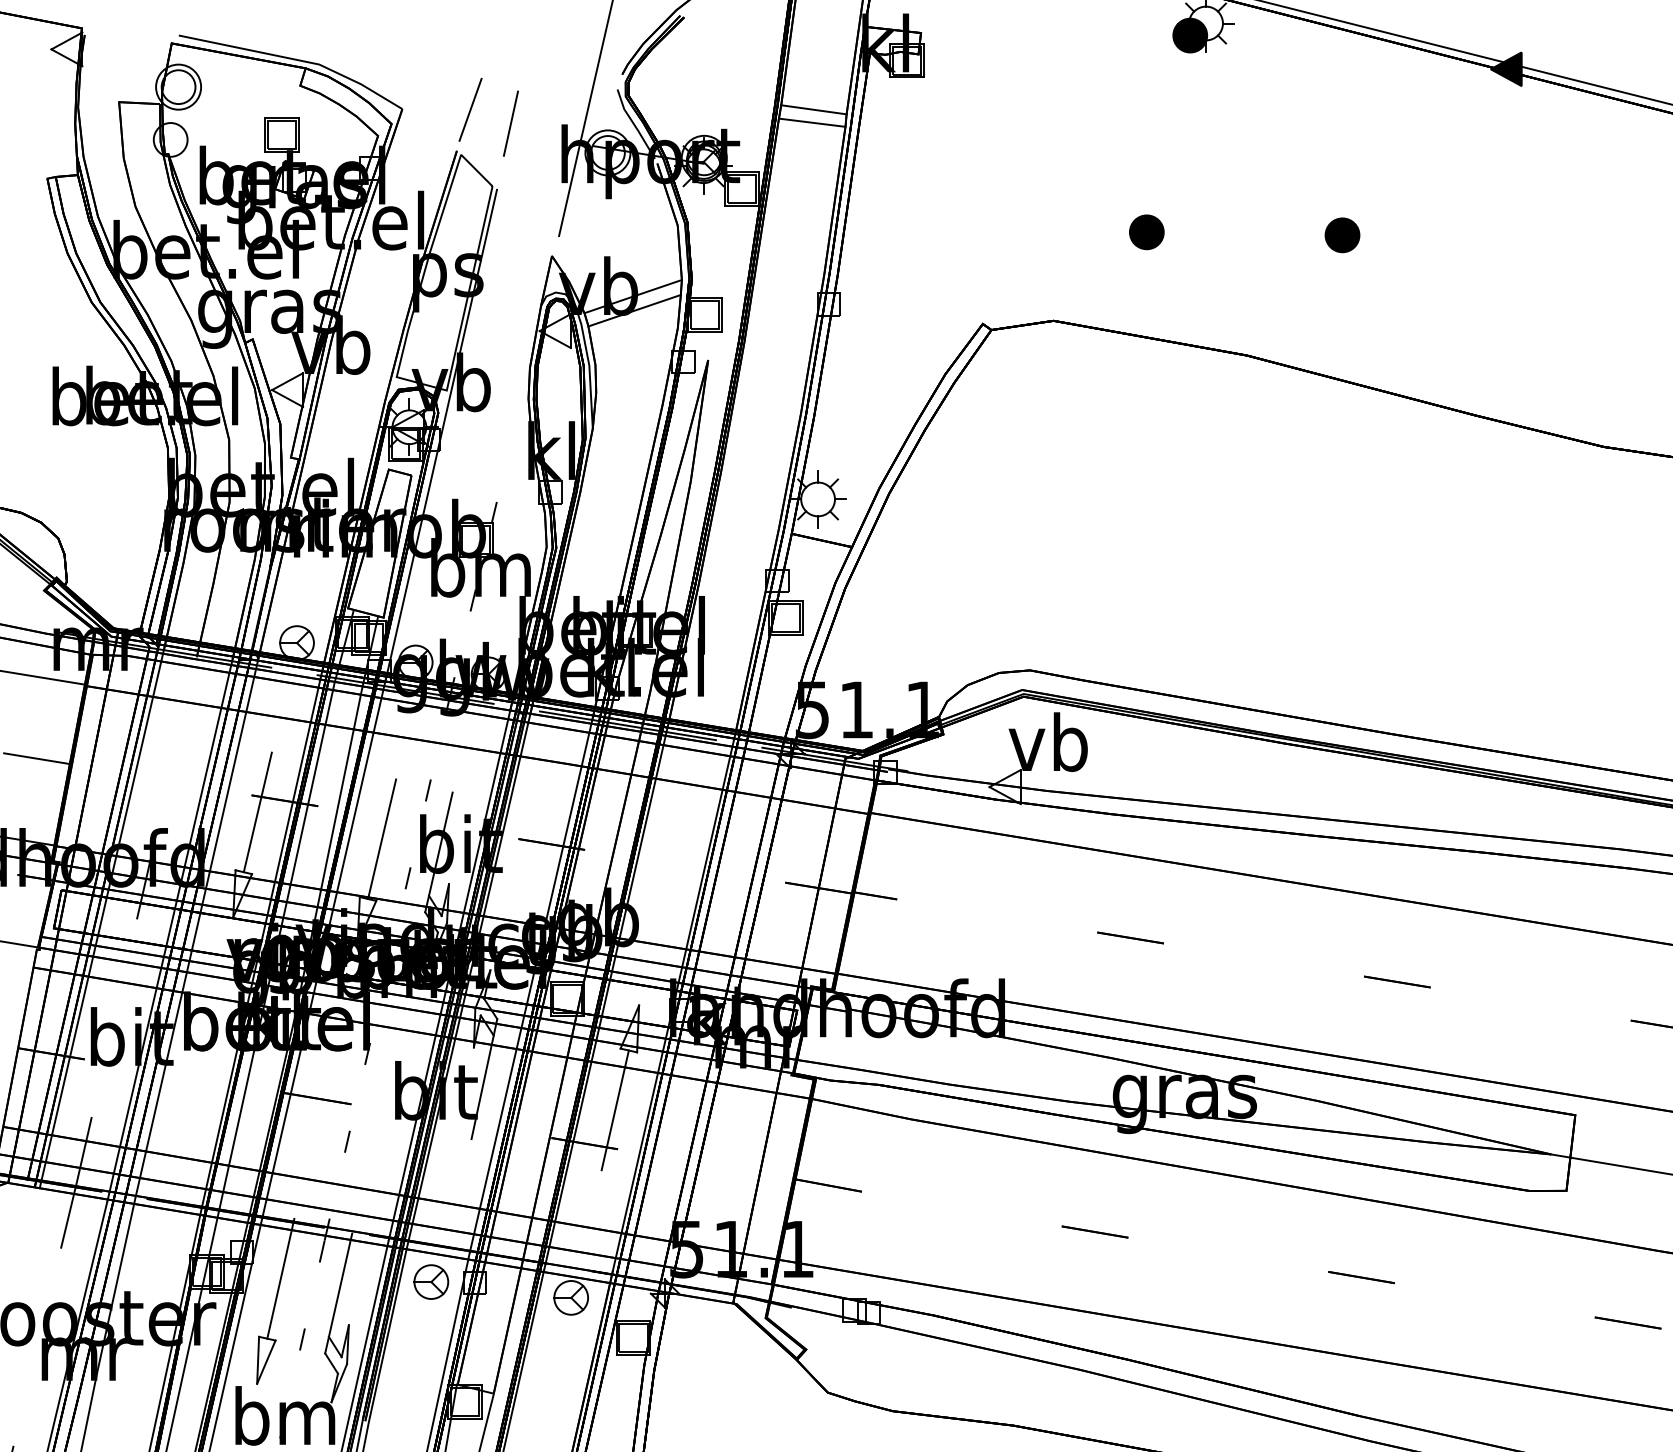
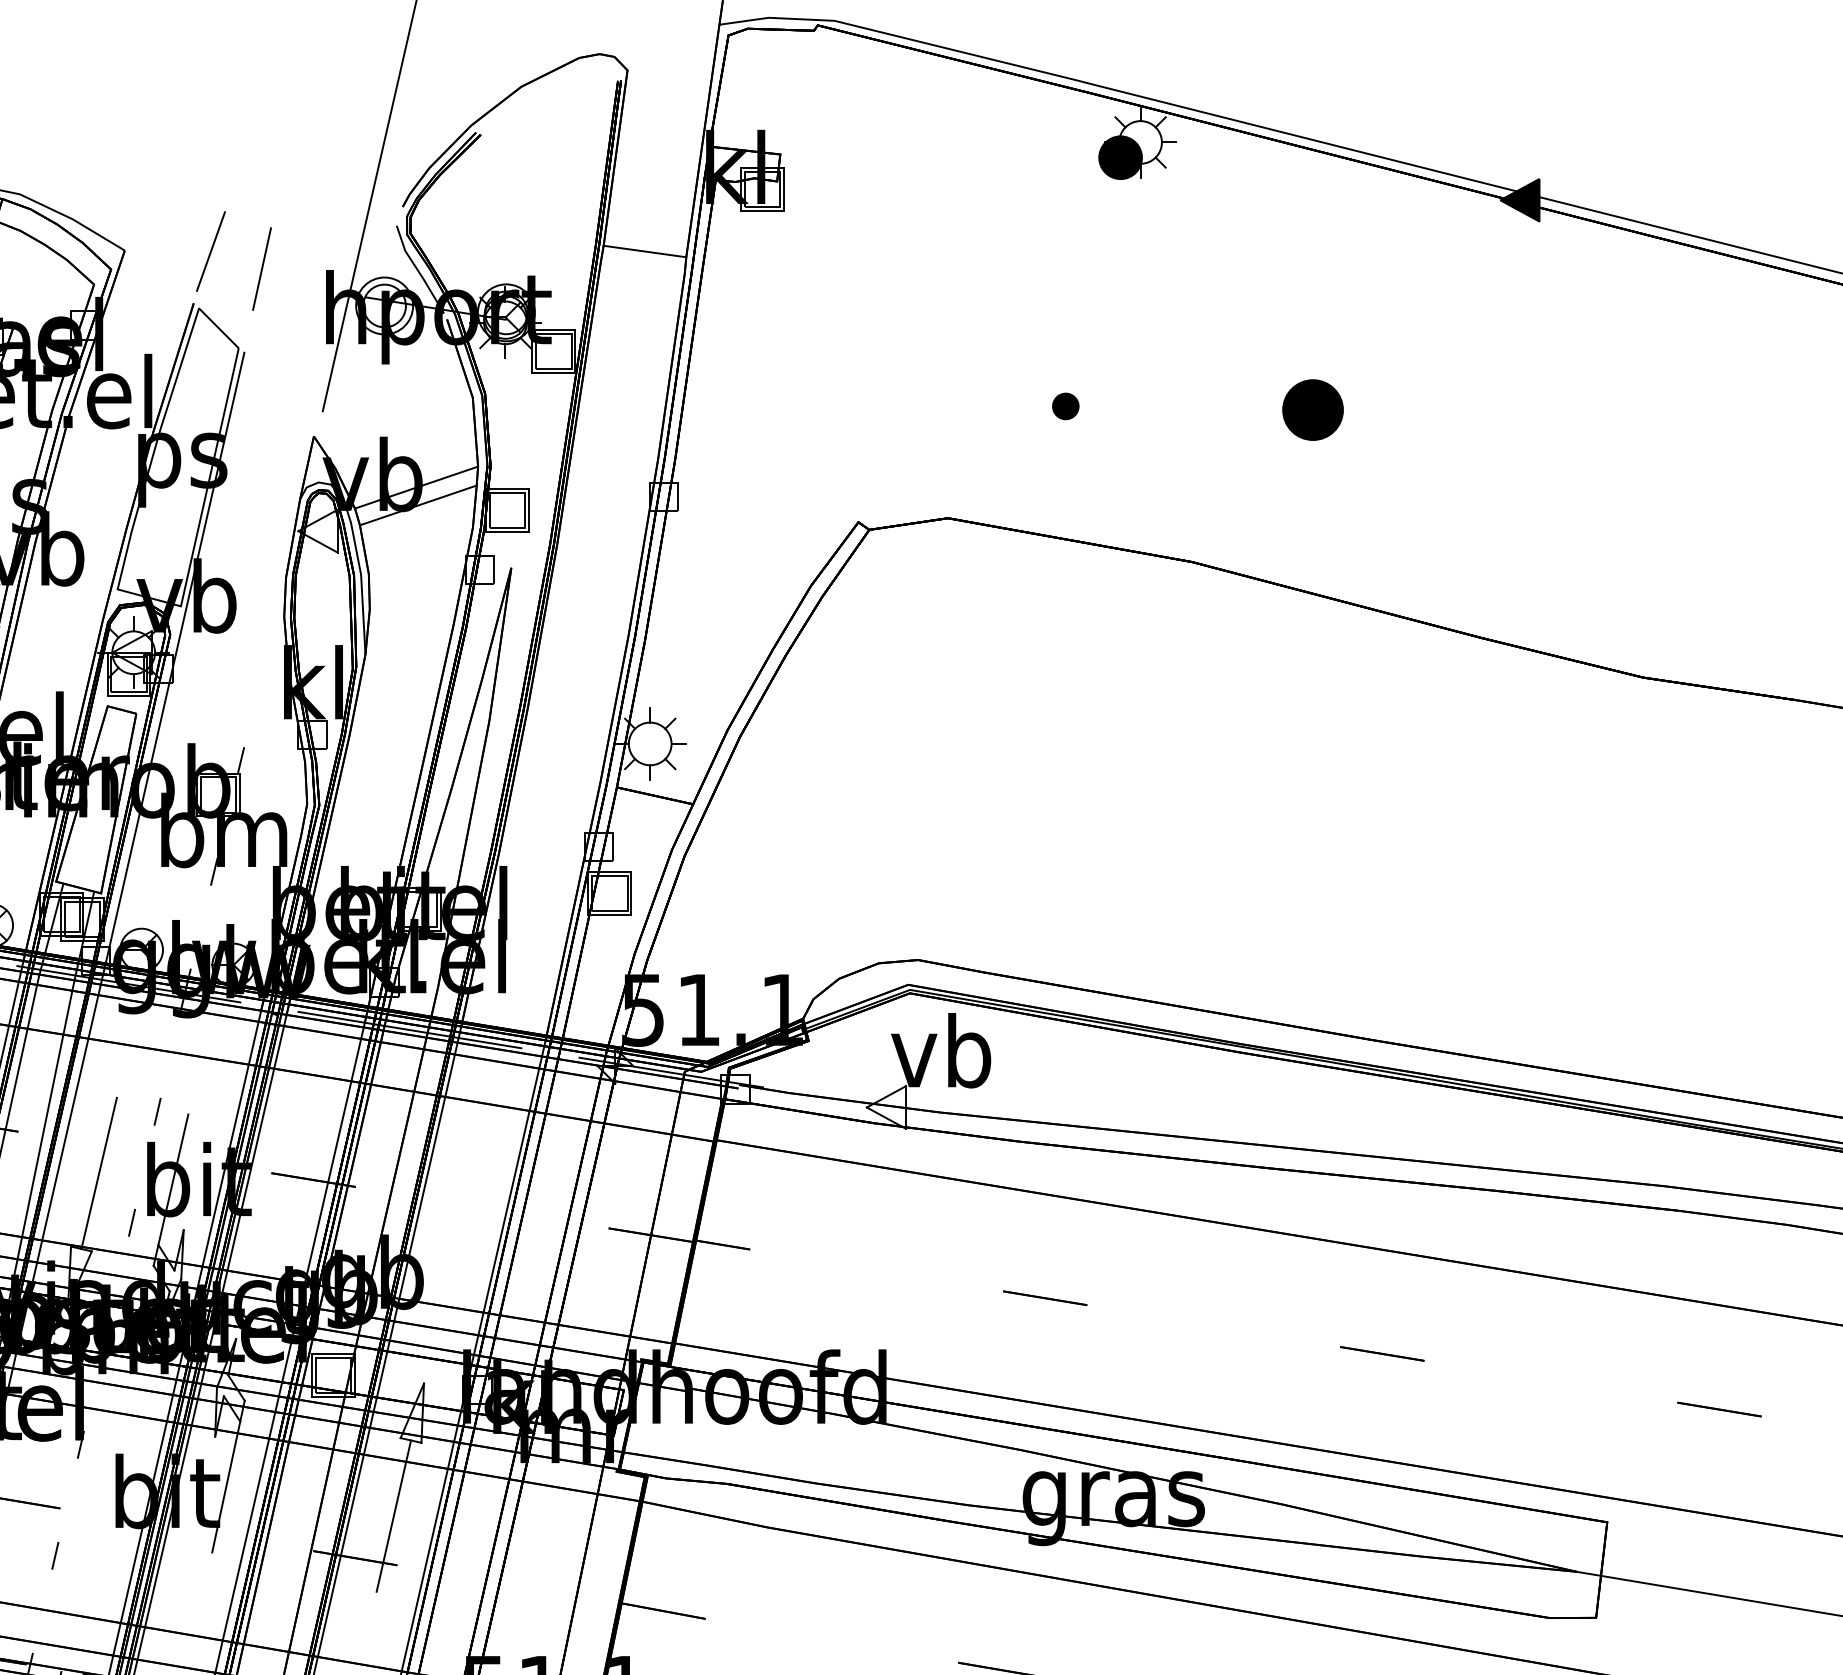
line: (811, 122) -> (641, 267), removed
part: (1146, 232) -> (1065, 406), size x0.6
part: (1342, 235) -> (1313, 410), size x1.4

